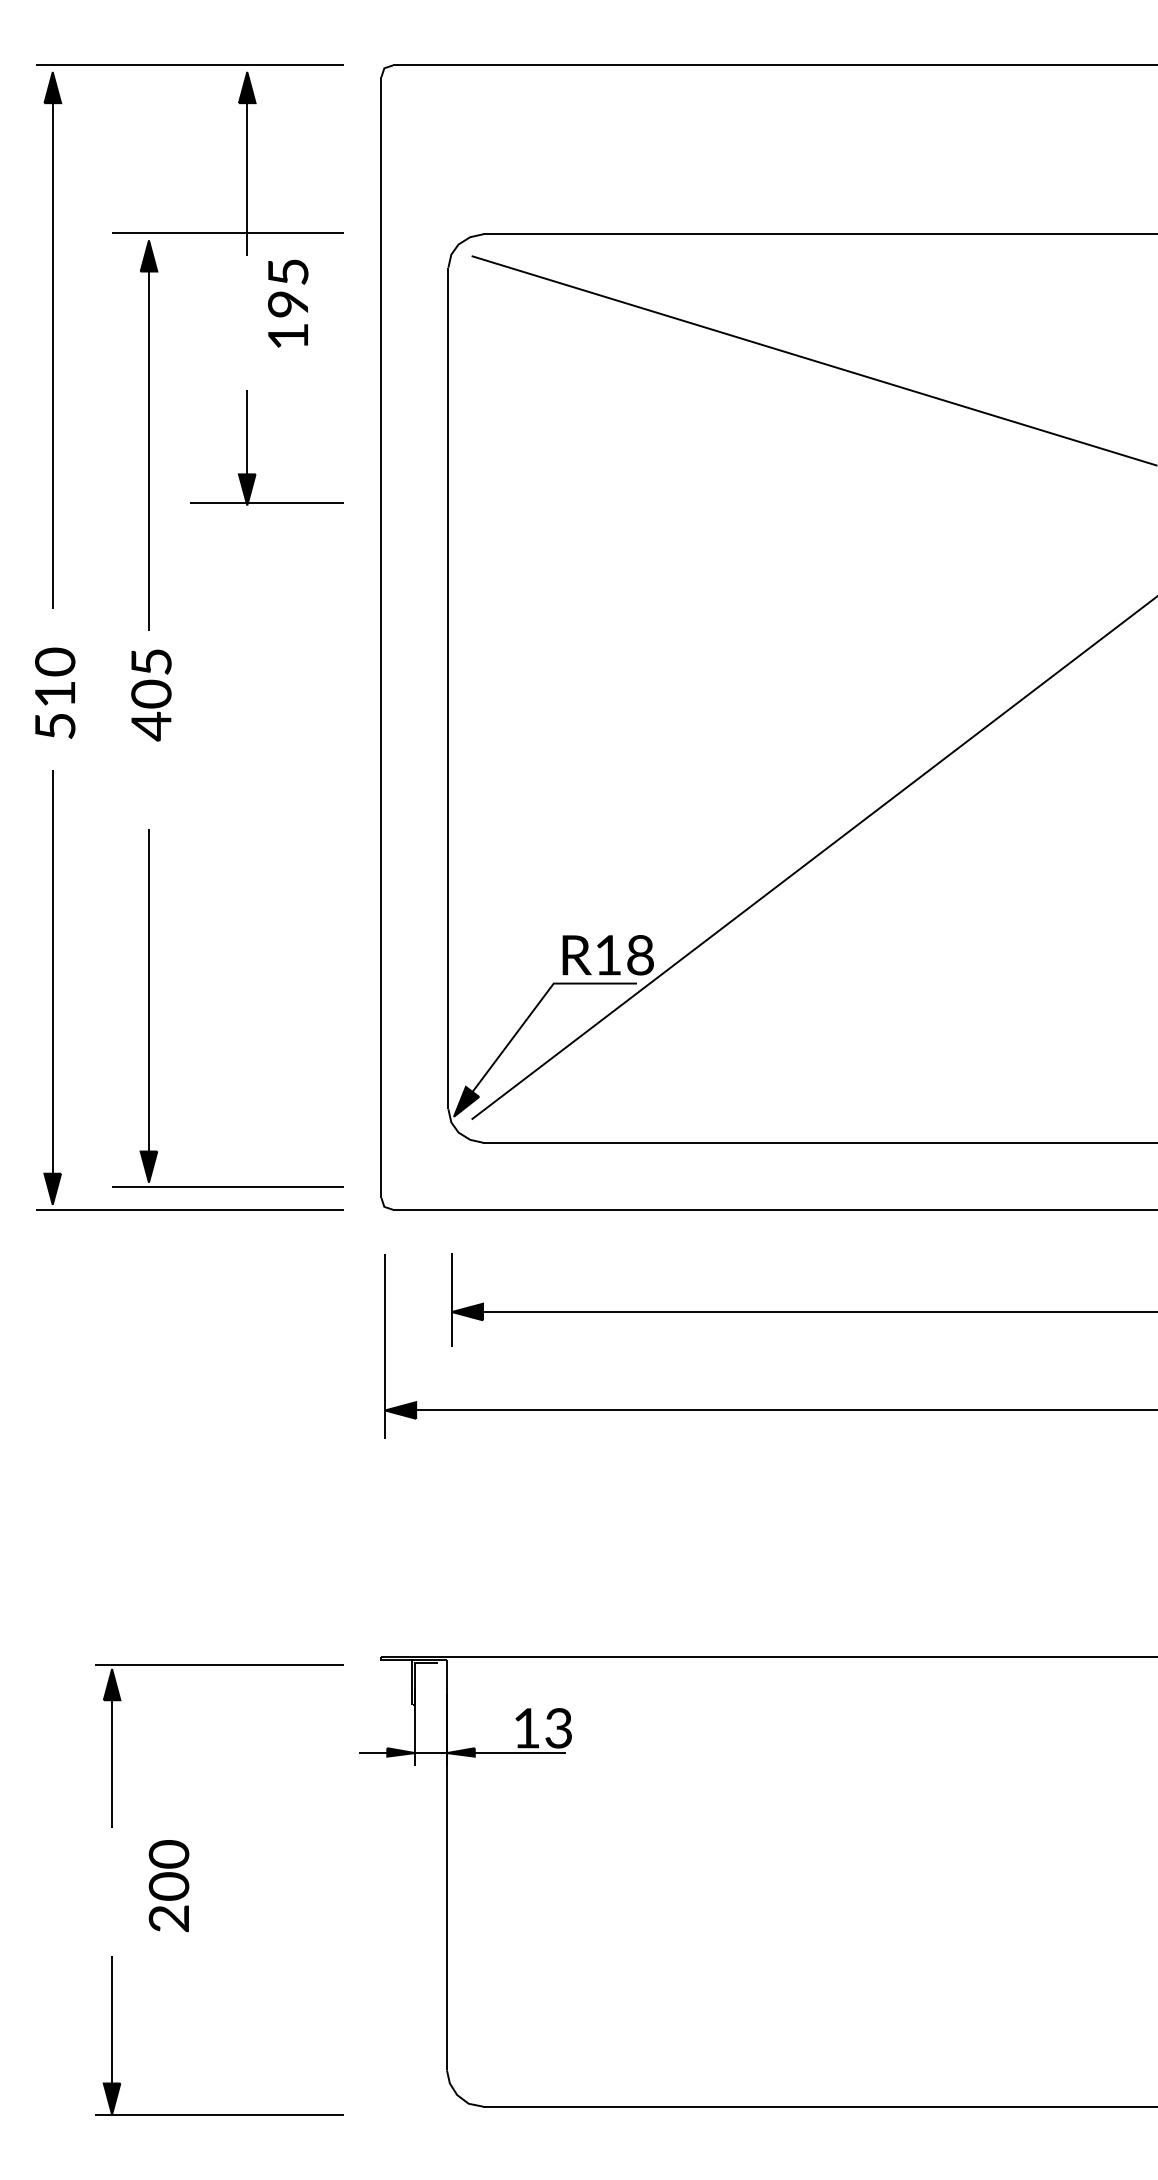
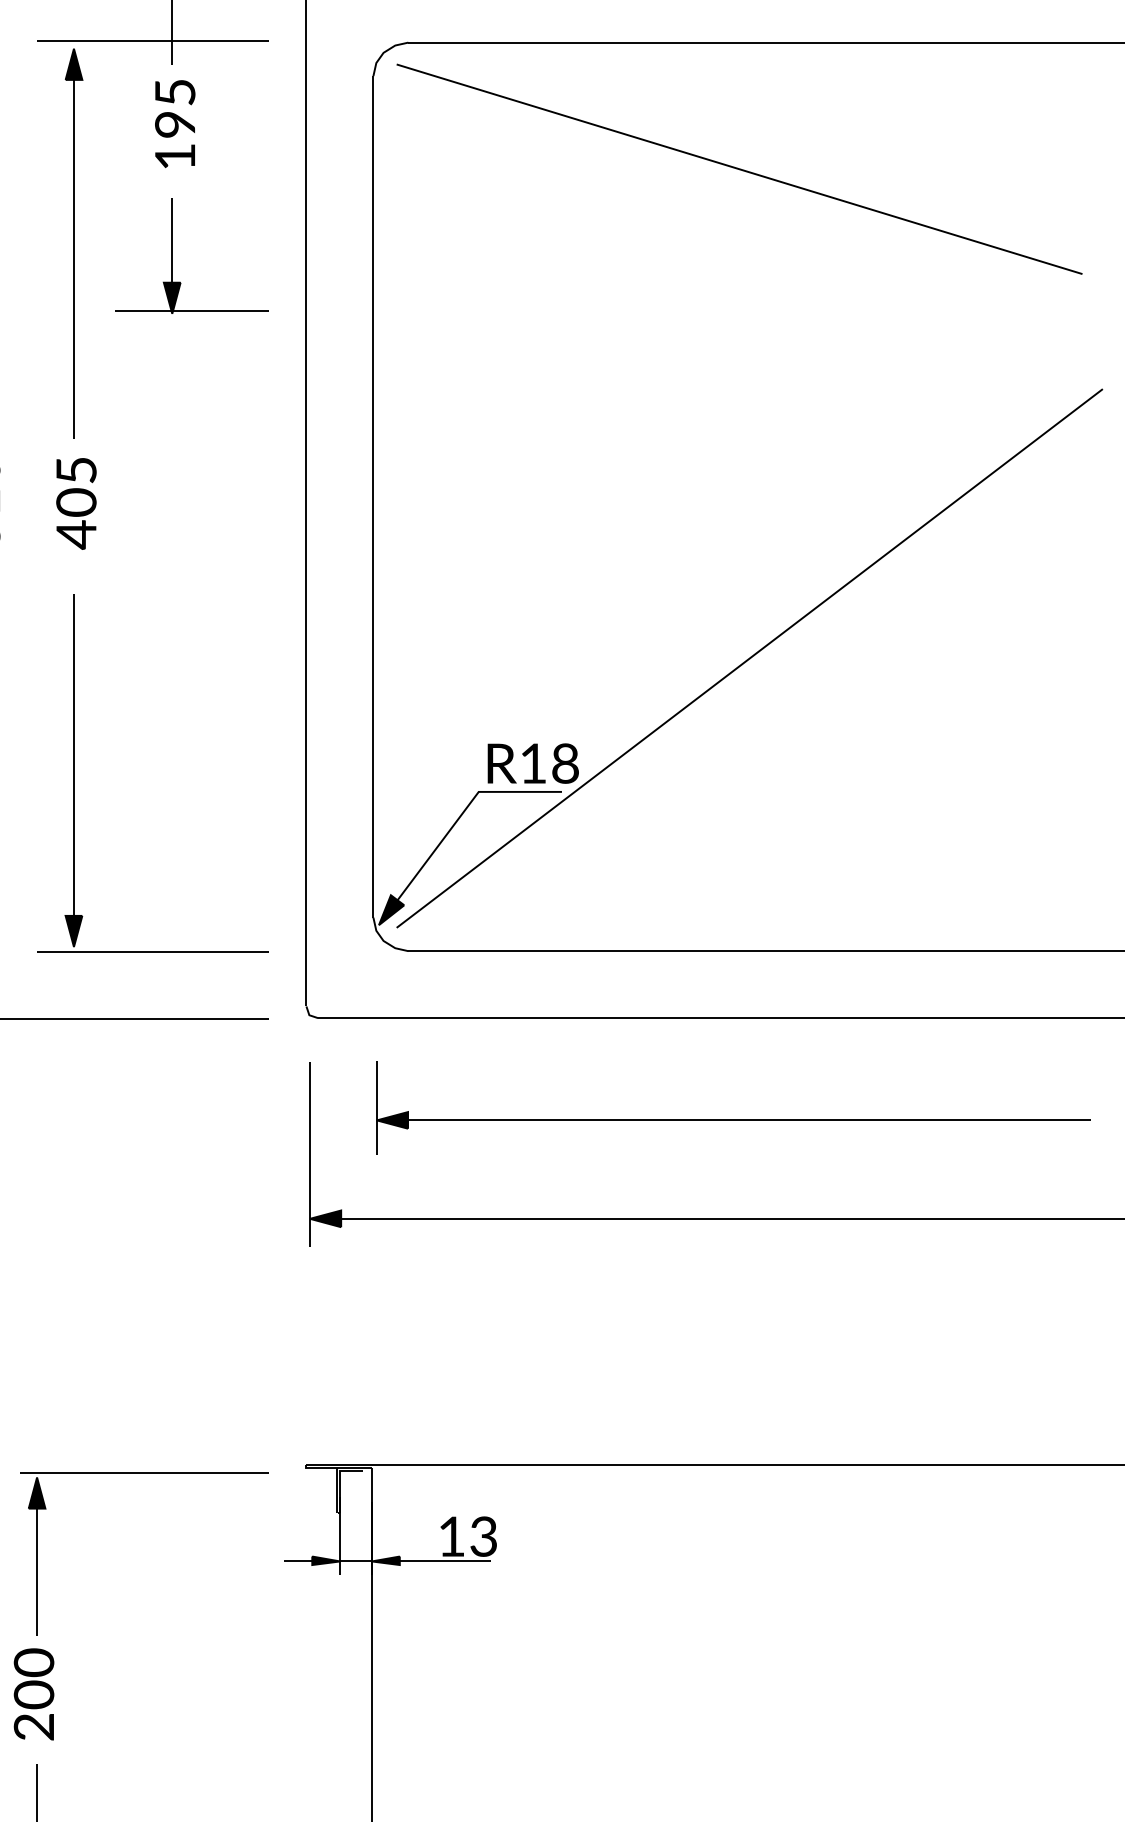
text: (288, 303) -> (175, 123), moved
part: (149, 1008) -> (74, 772), moved
text: (168, 1886) -> (33, 1694), moved

